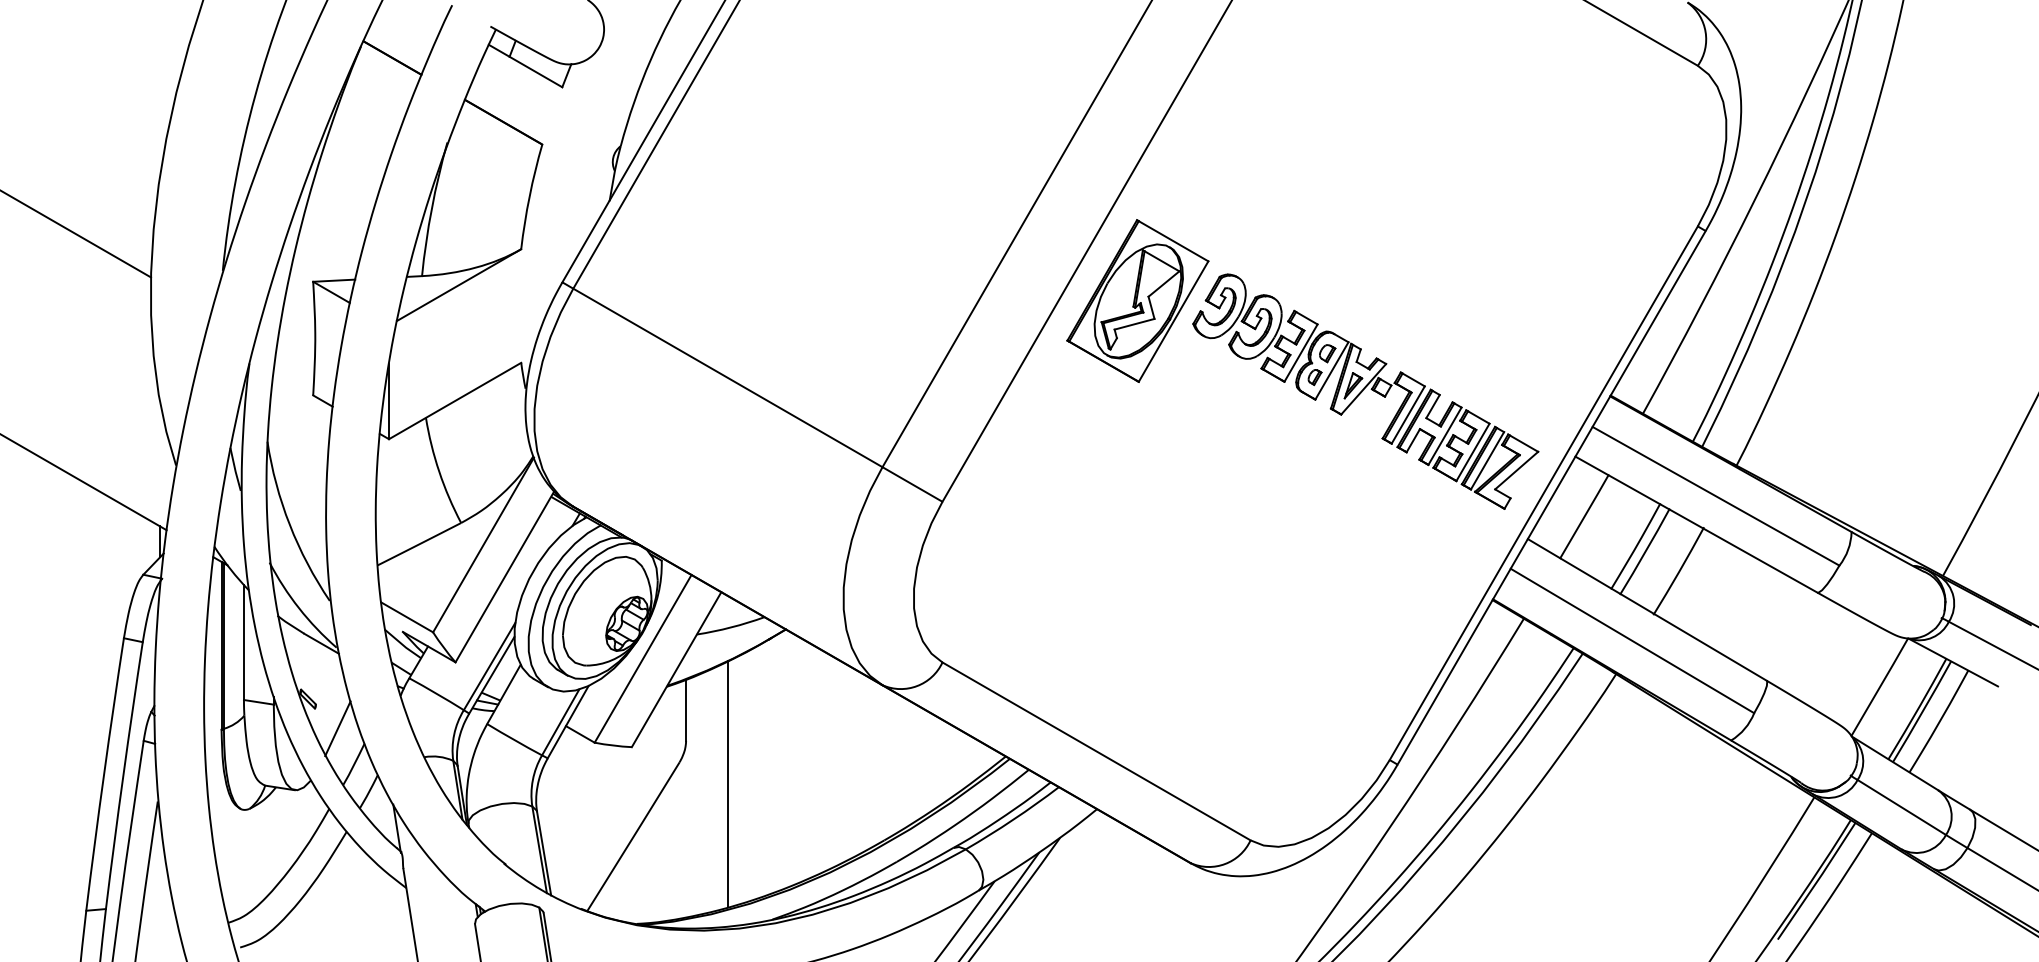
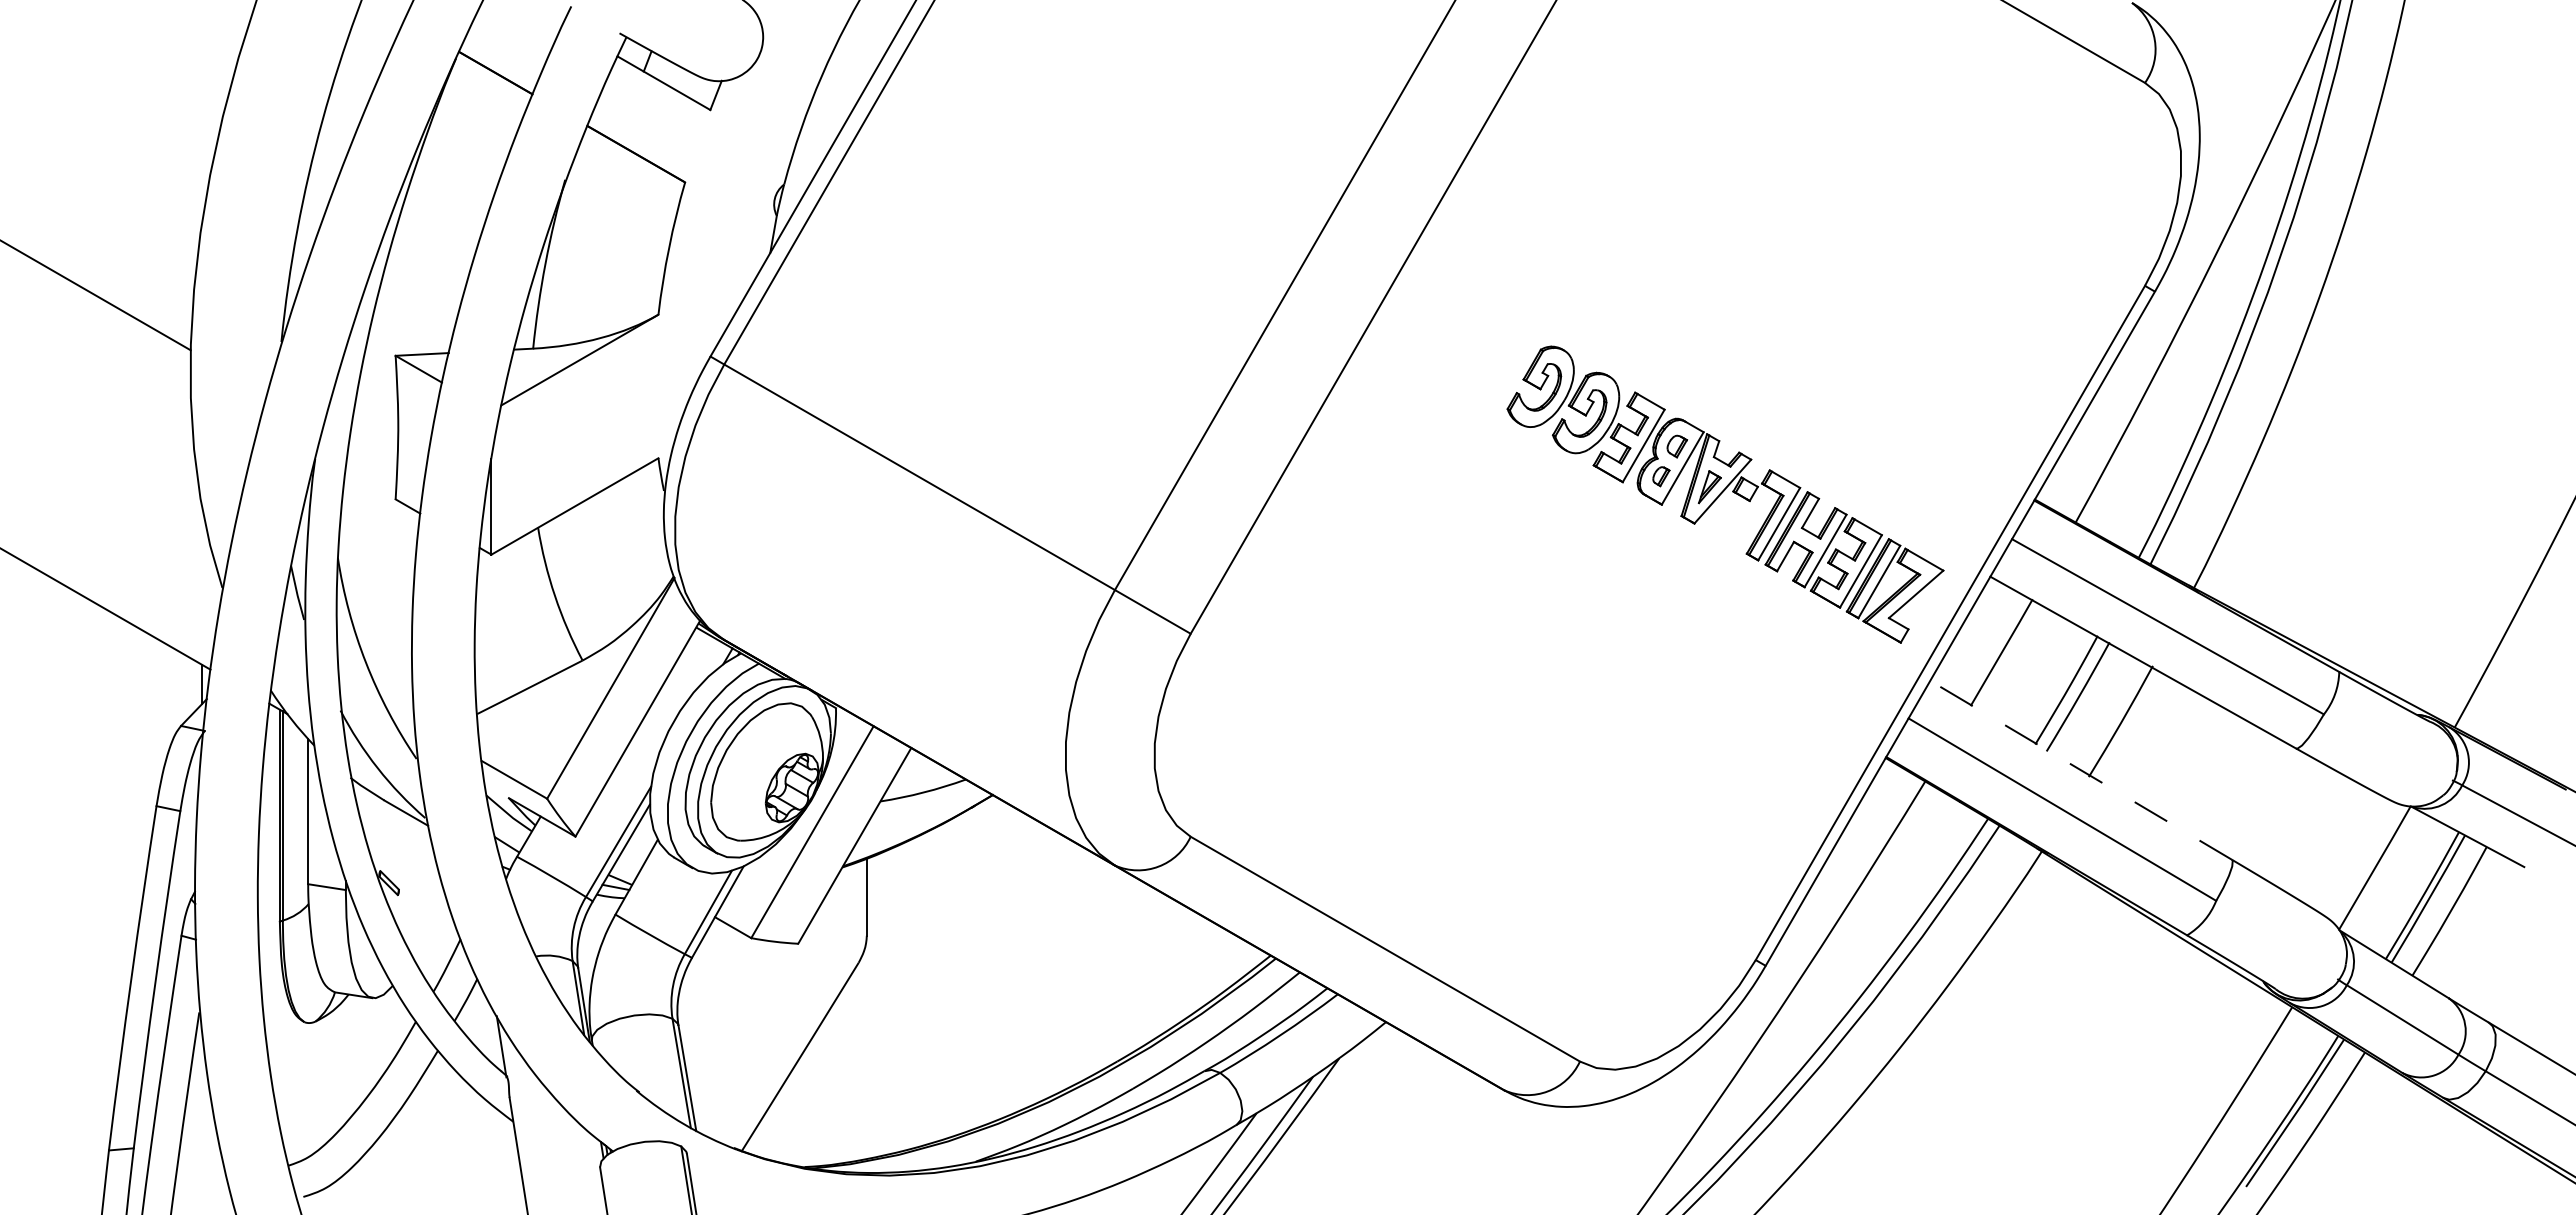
part: (1137, 300) -> (1437, 379), removed
line: (1646, 610) -> (2080, 770), solid -> dashed
line: (337, 728) -> (426, 920), removed
line: (727, 784) -> (919, 990), removed

